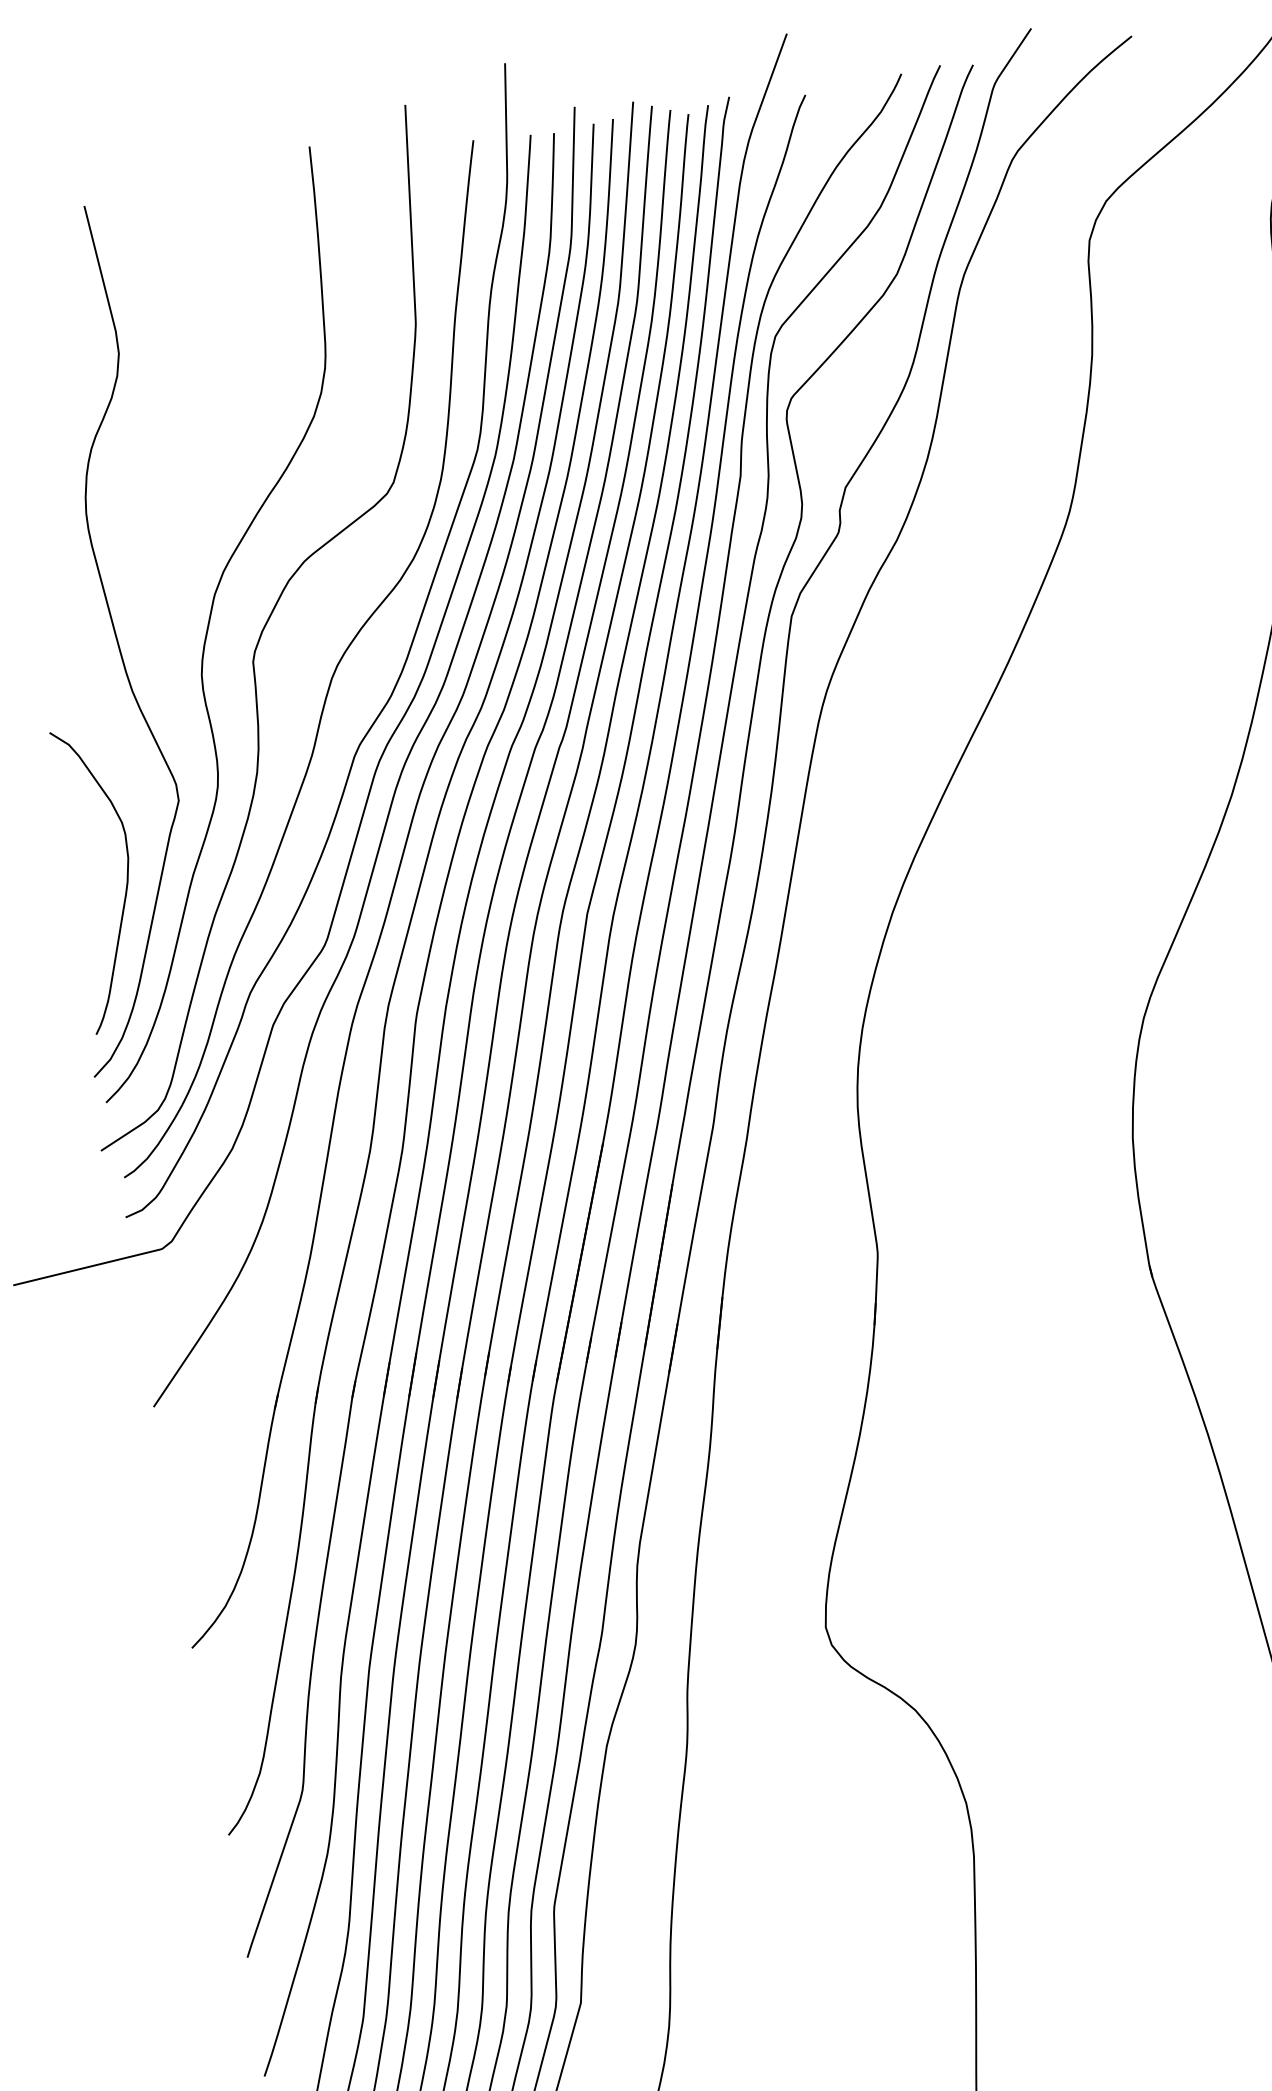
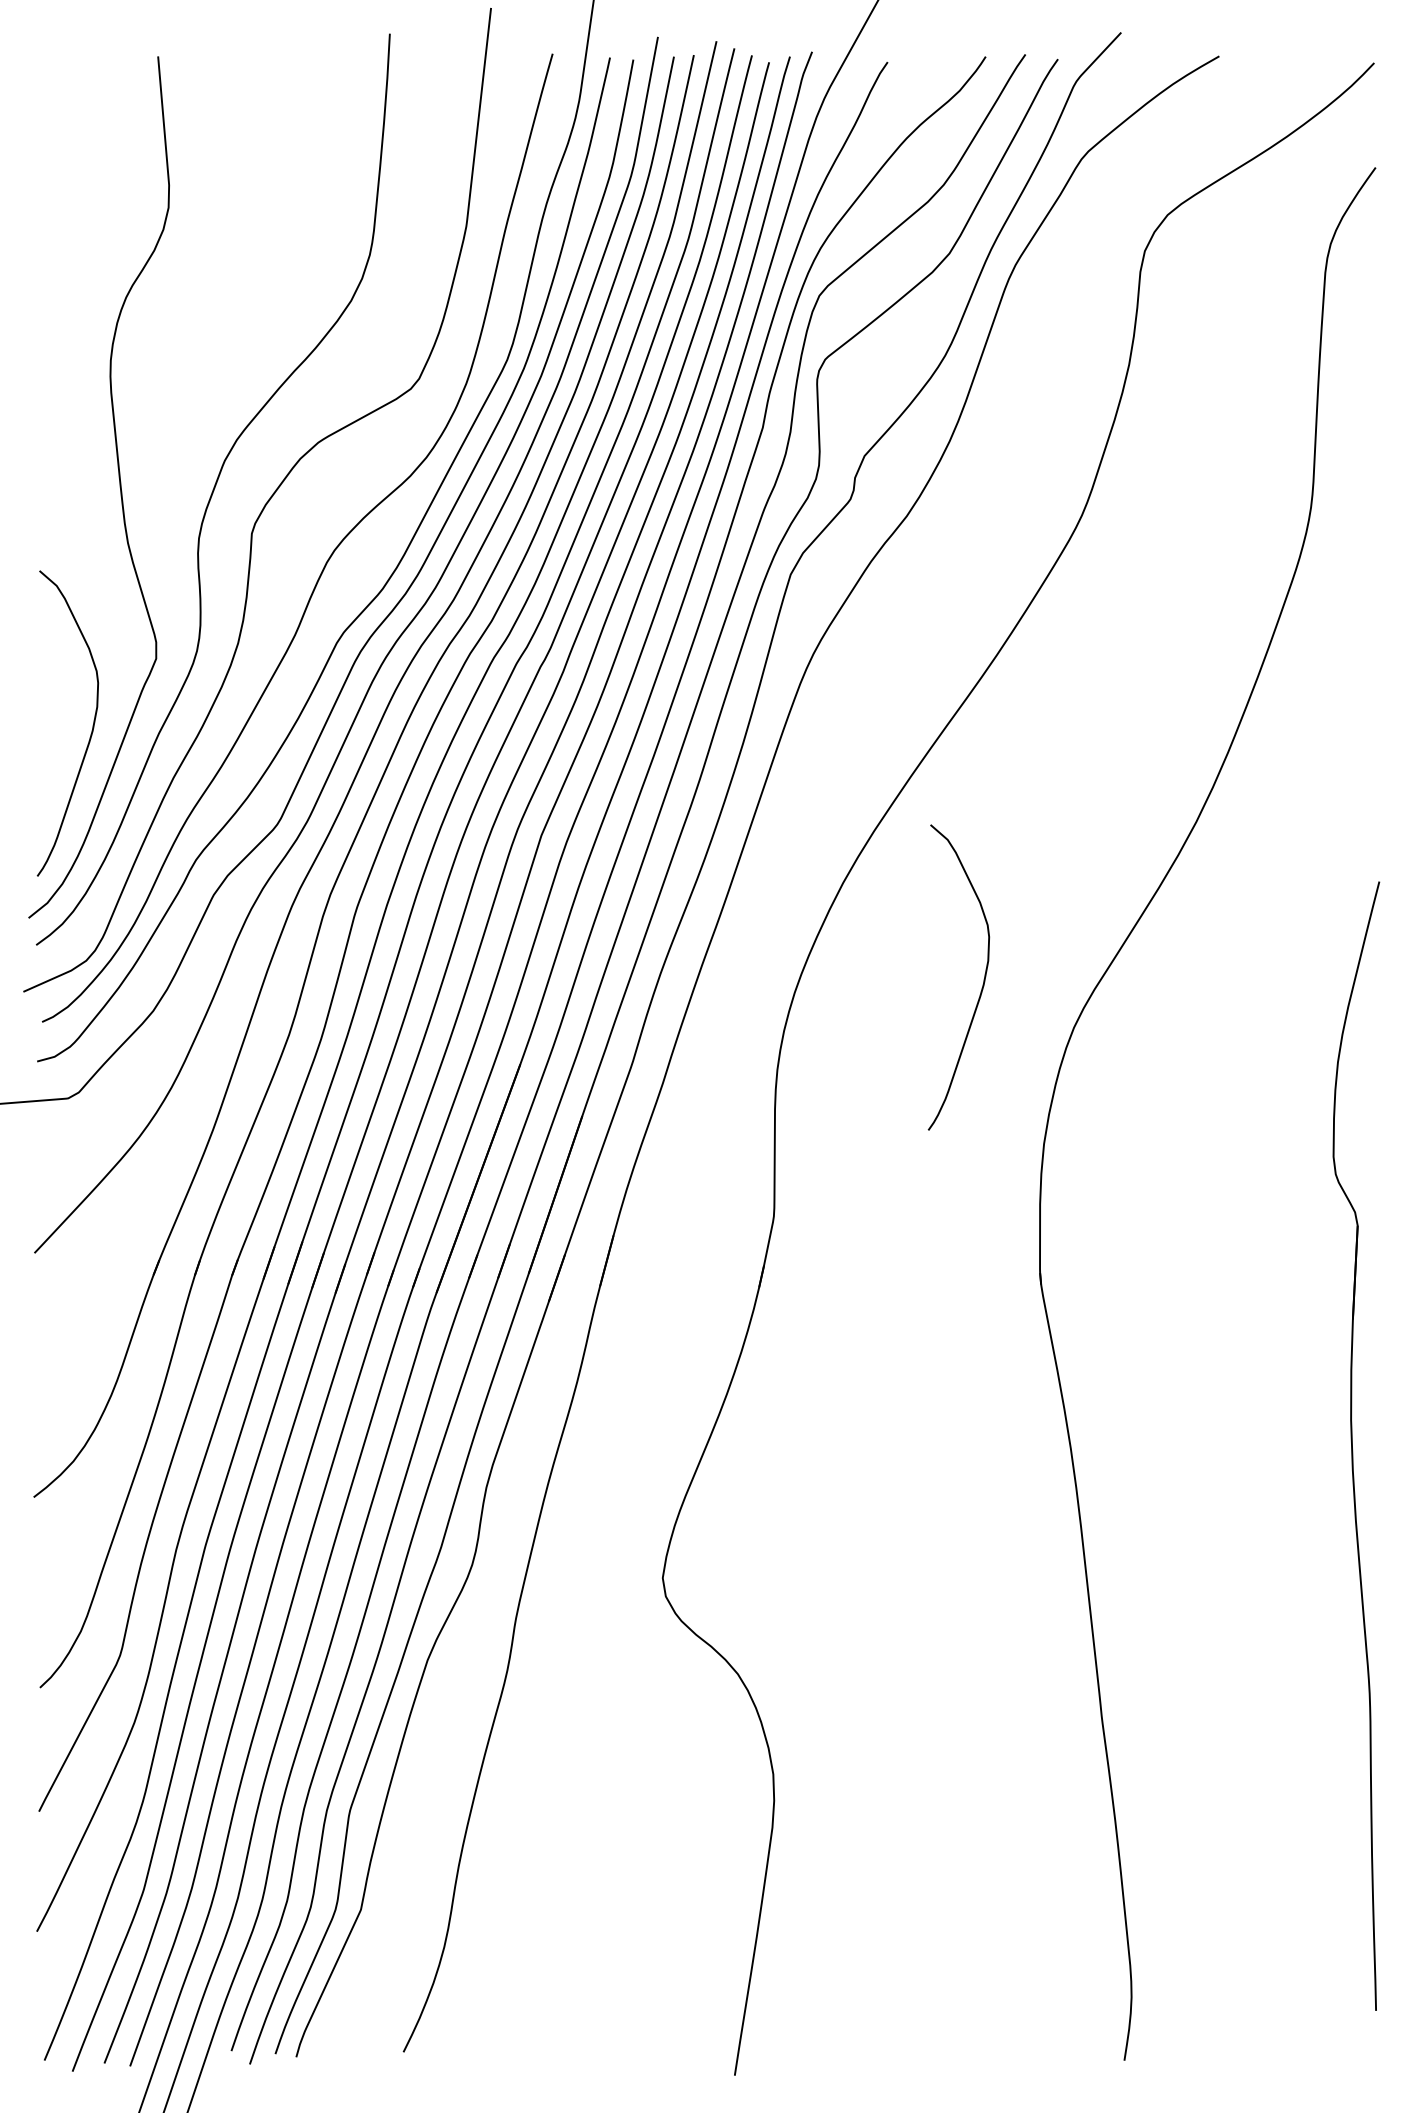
curve: (1046, 990) -> (982, 984), added

